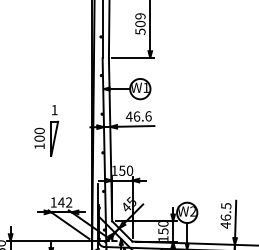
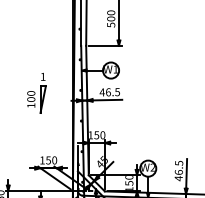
text: (140, 16) -> (111, 13), 509 -> 500
text: (148, 116) -> (117, 92), 46.6 -> 46.5
part: (46, 130) -> (36, 93), moved
text: (65, 202) -> (51, 160), 142 -> 150

